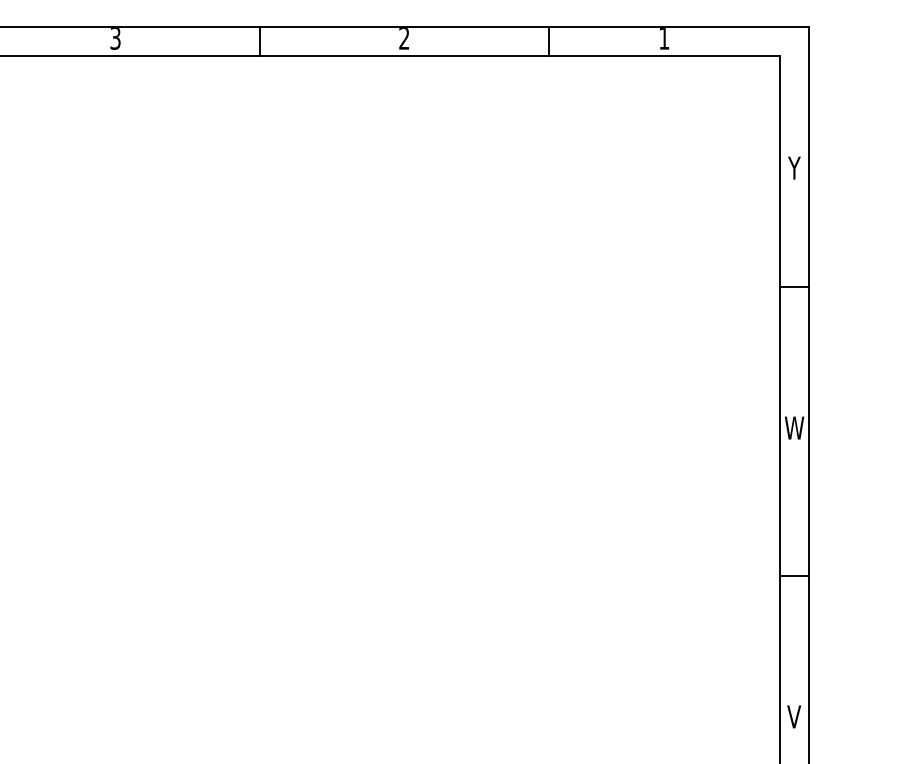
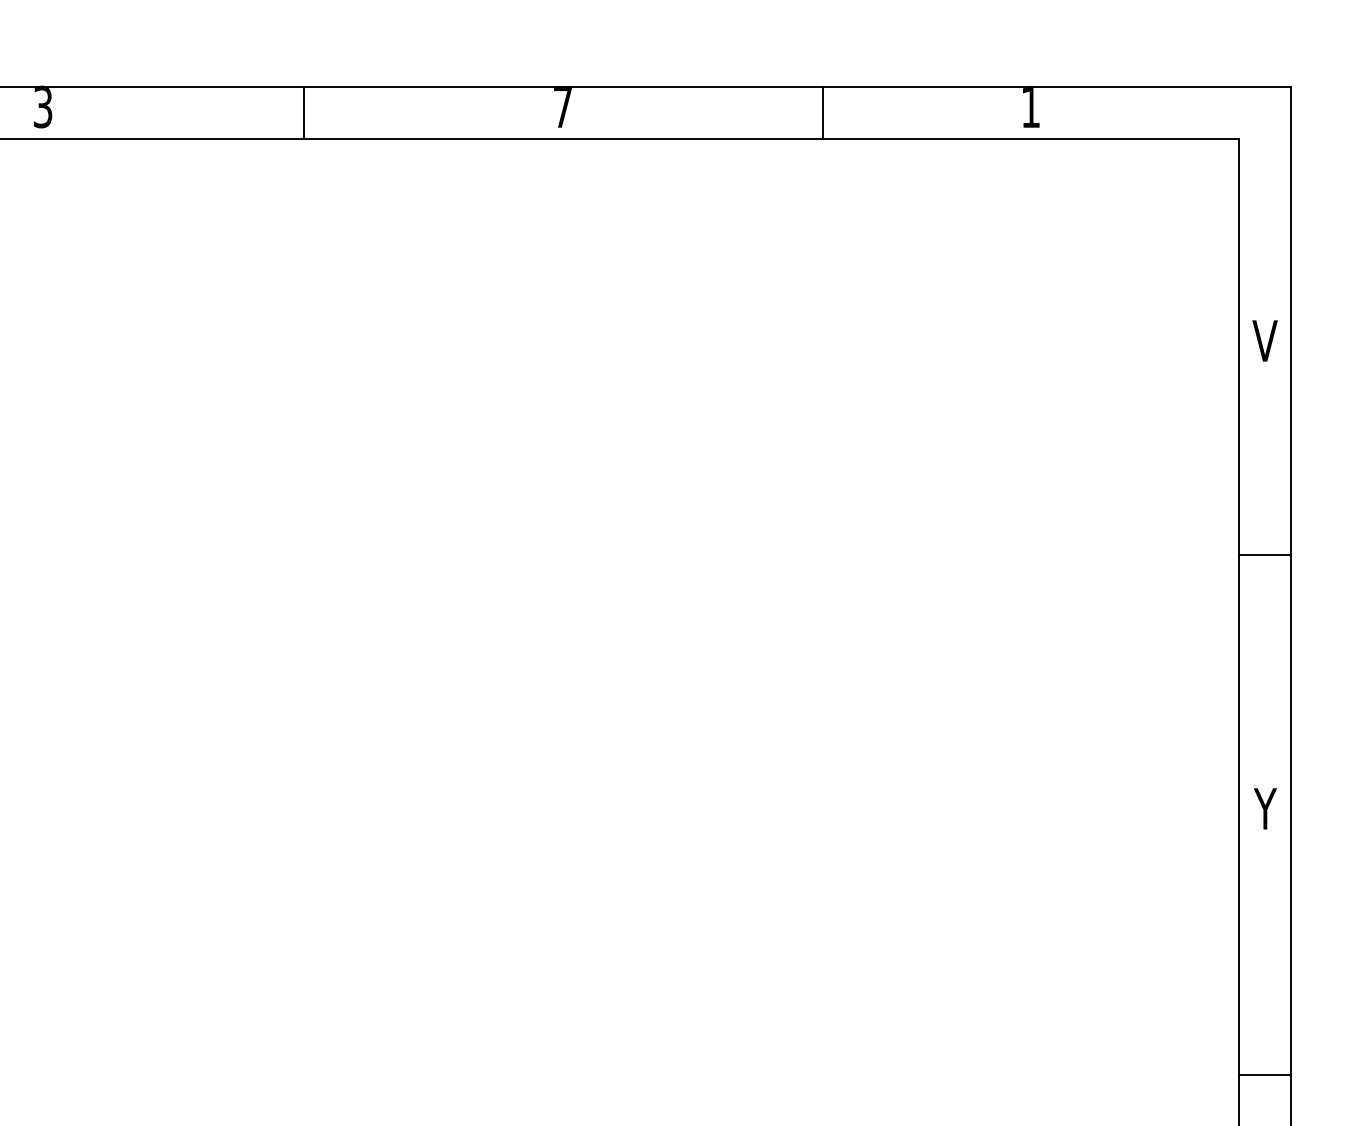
text: (404, 38) -> (563, 107), 2 -> 7
text: (794, 167) -> (1265, 339), Y -> V
text: (794, 427) -> (1265, 807), W -> Y

